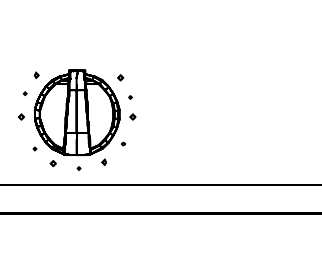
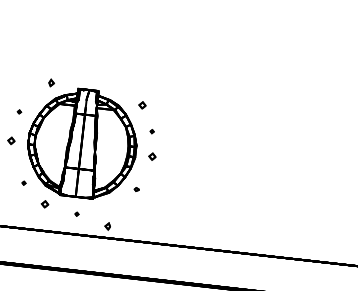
part: (36, 74) -> (51, 81), moved
part: (103, 161) -> (107, 225), moved

